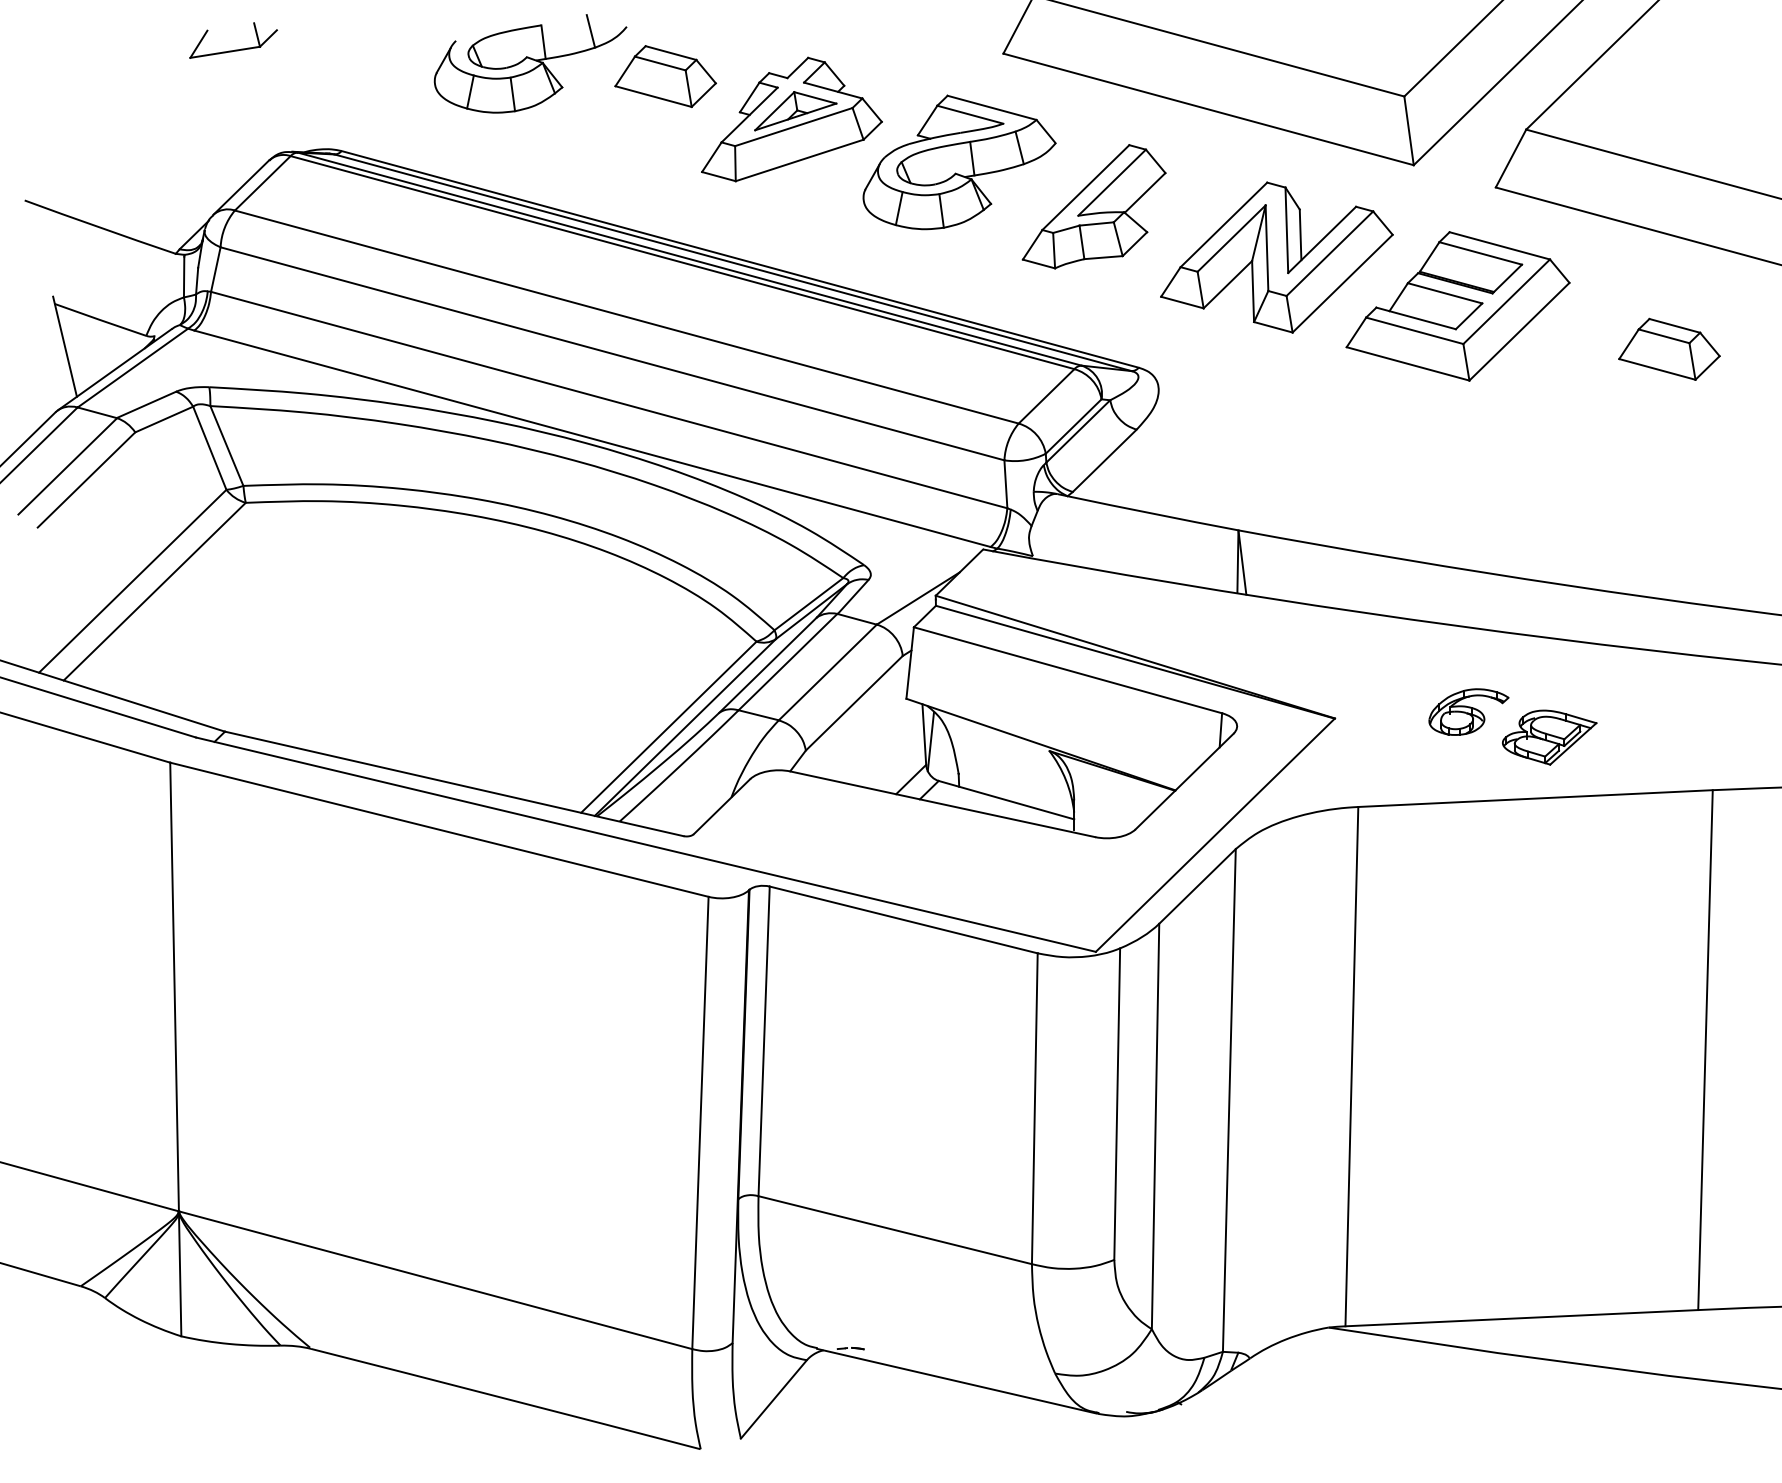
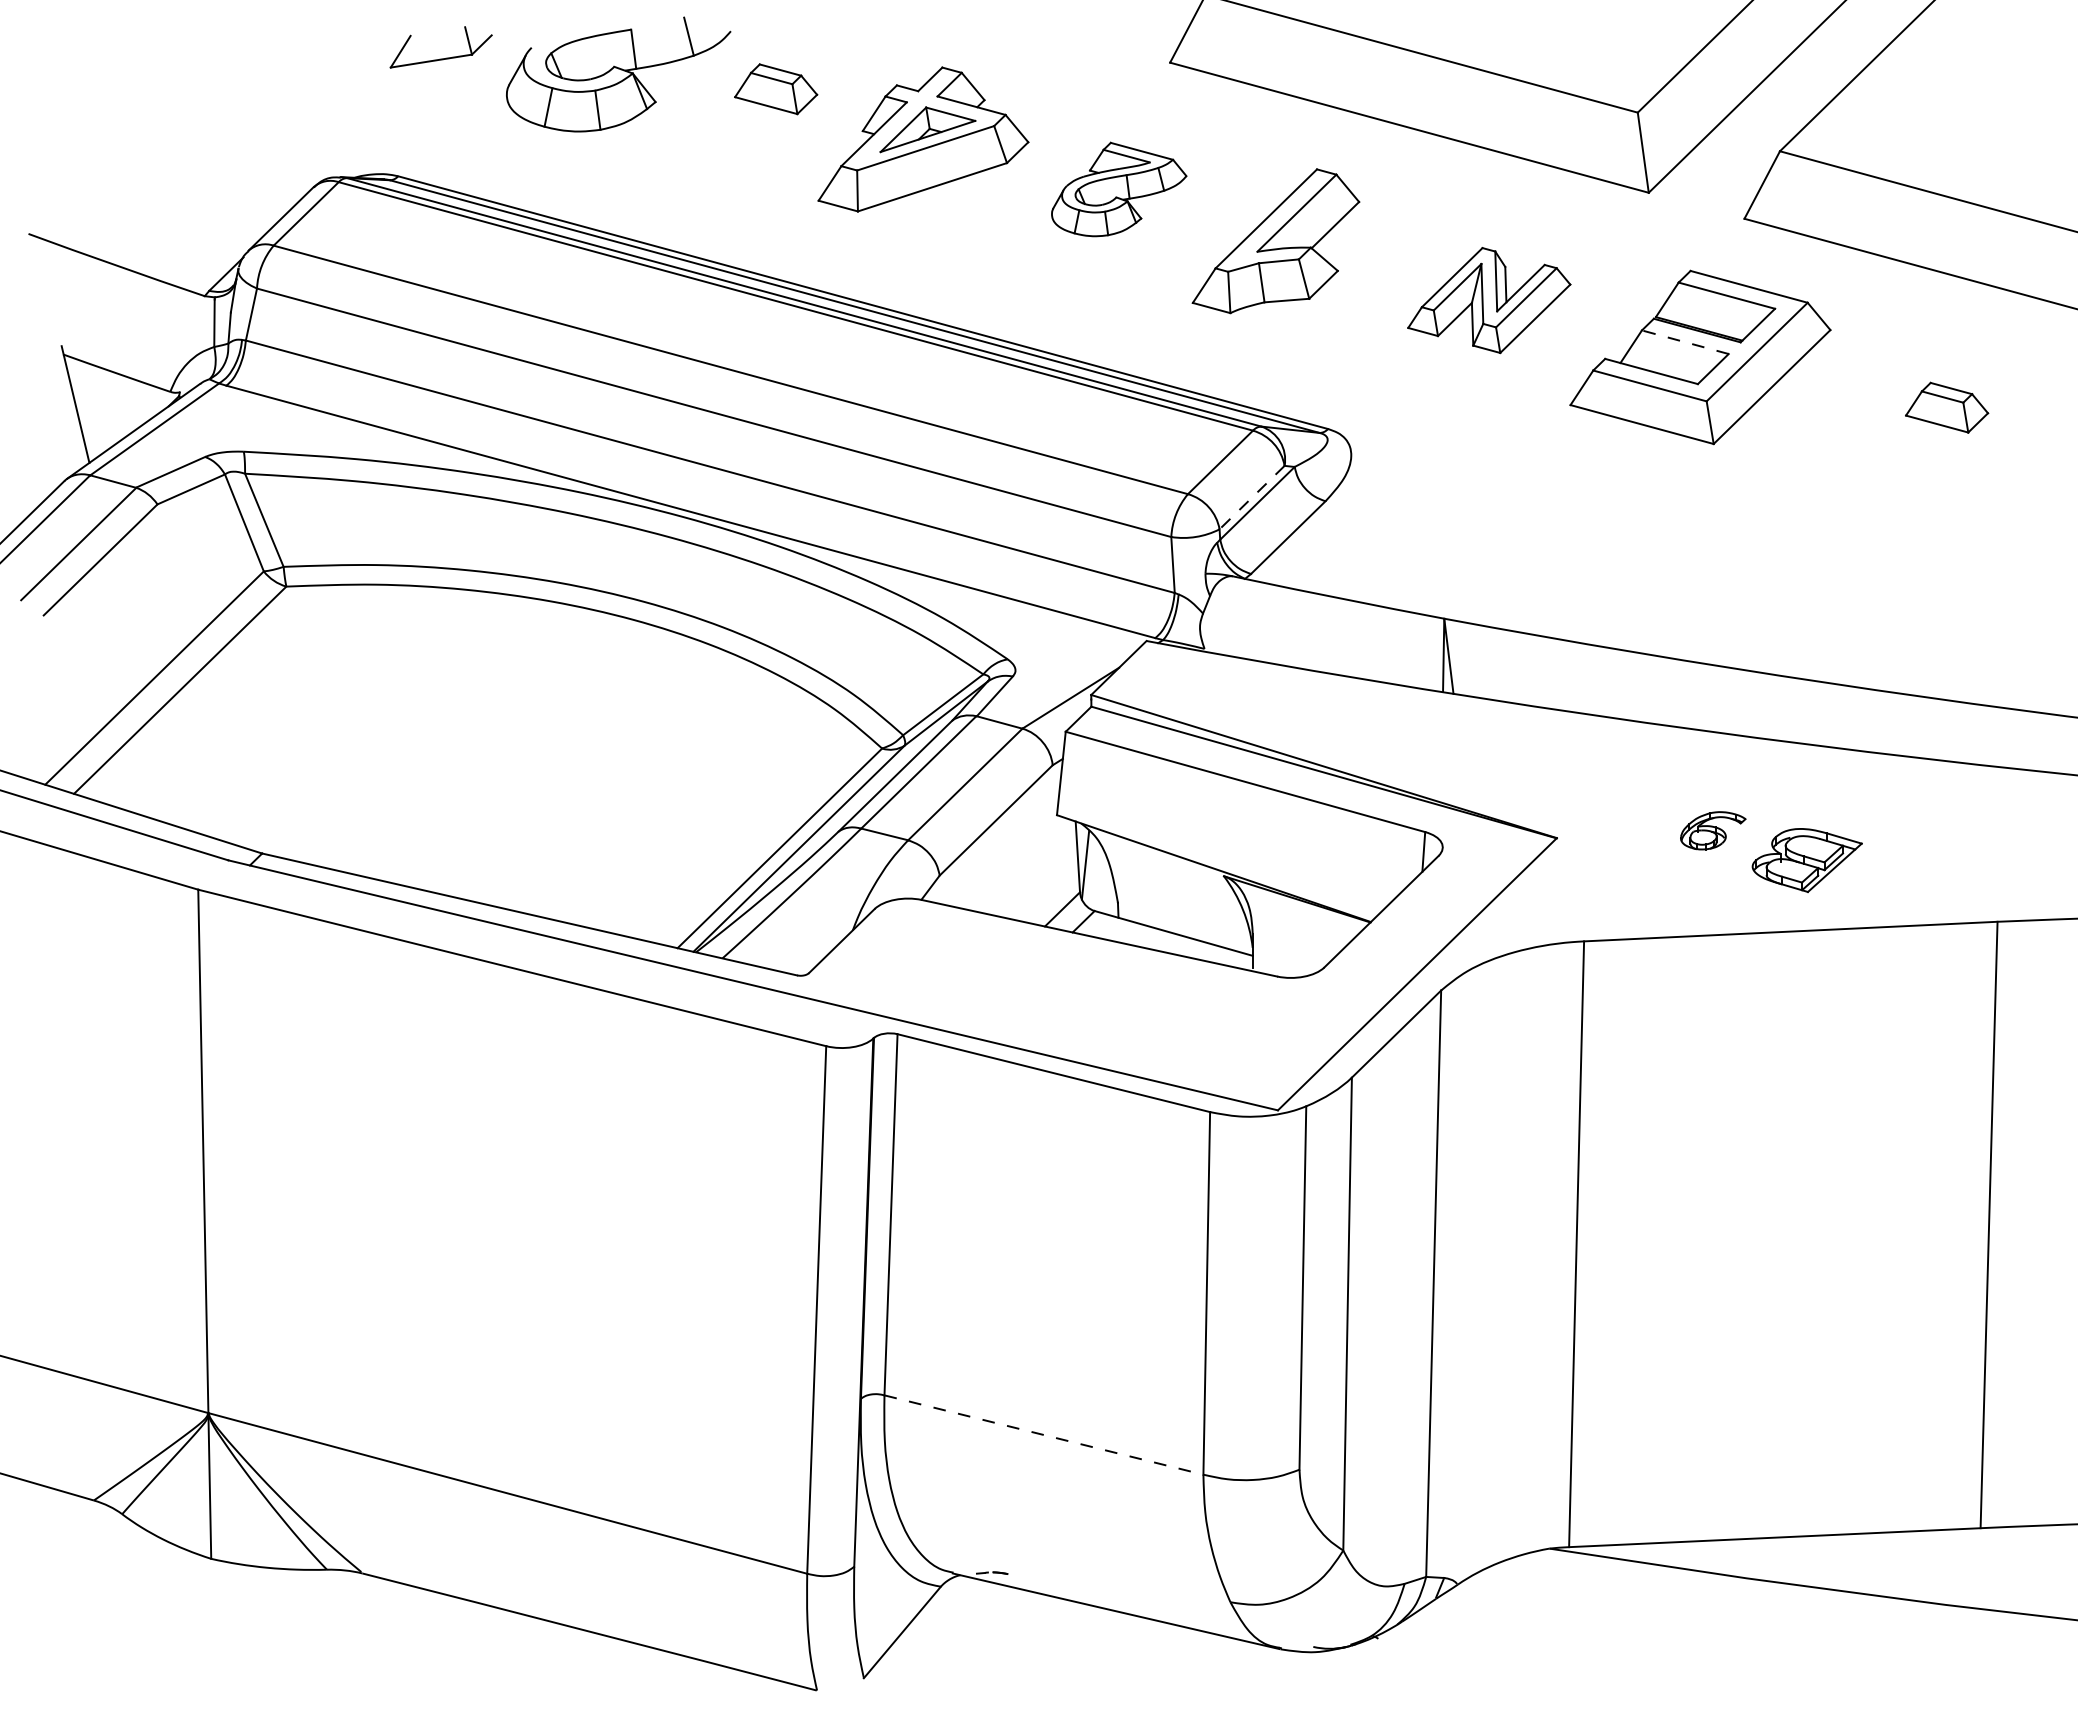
part: (233, 50) -> (440, 58), moved
part: (665, 75) -> (775, 88), size x0.7
part: (960, 162) -> (1119, 189), size x0.6
part: (1277, 257) -> (1489, 300), size x0.6
line: (1445, 293) -> (1685, 342), solid -> dashed
part: (1668, 349) -> (1946, 407), size x0.7
line: (1073, 426) -> (1251, 497), solid -> dashed
part: (1469, 711) -> (1713, 830), size x0.7
line: (895, 1230) -> (1044, 1435), solid -> dashed

